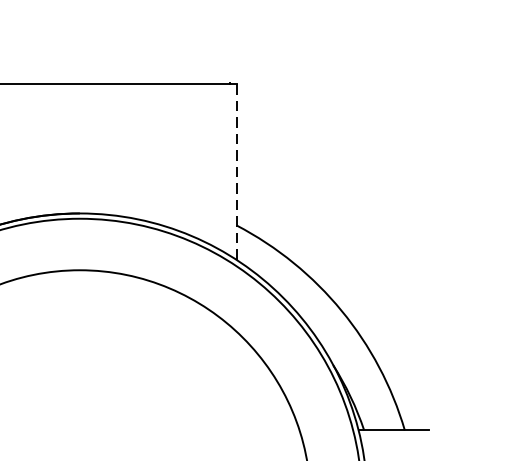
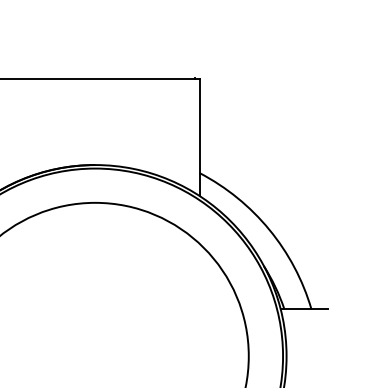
line: (236, 172) -> (199, 137), dashed -> solid

